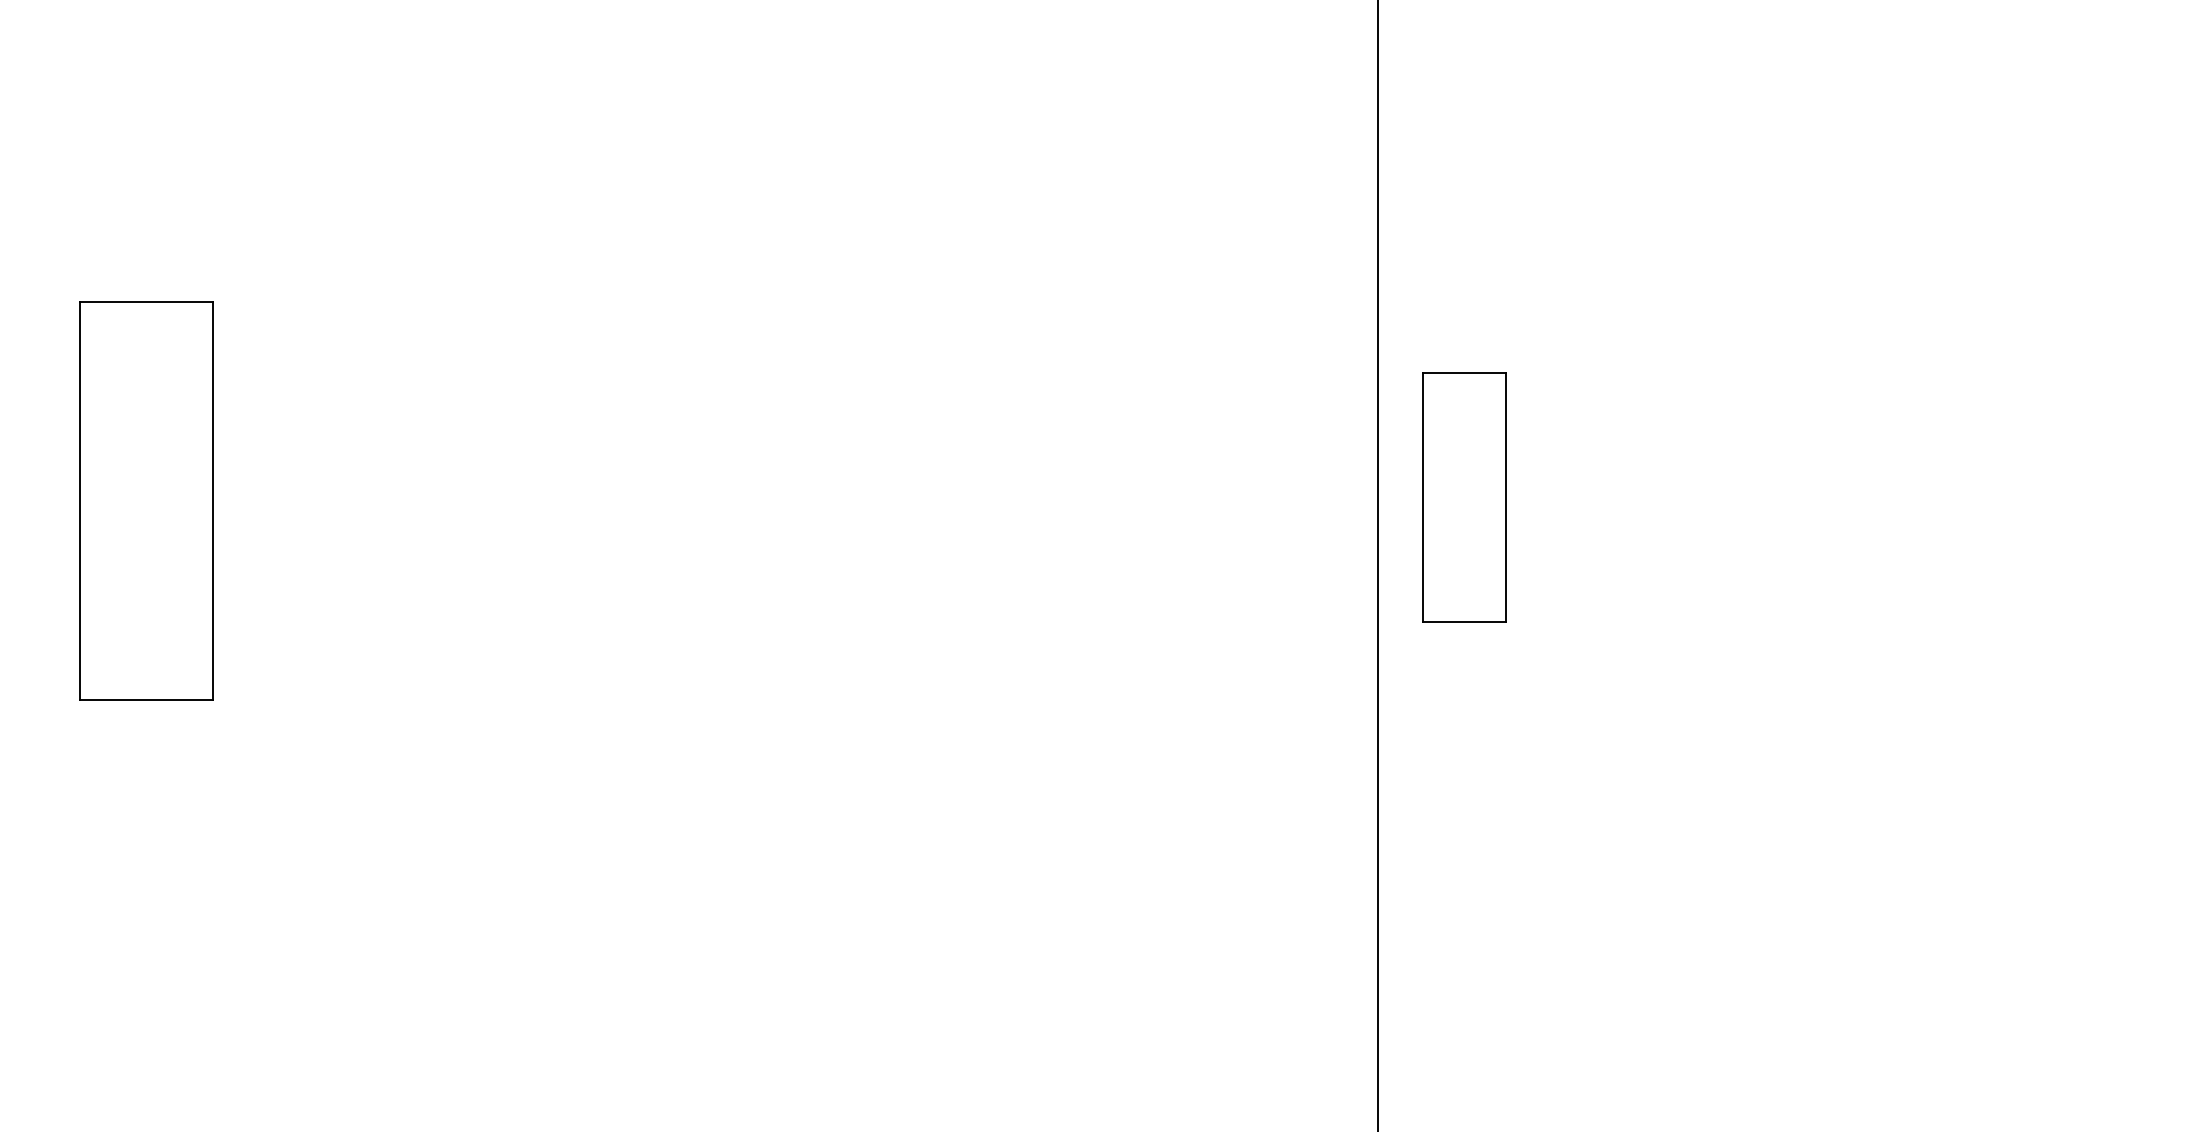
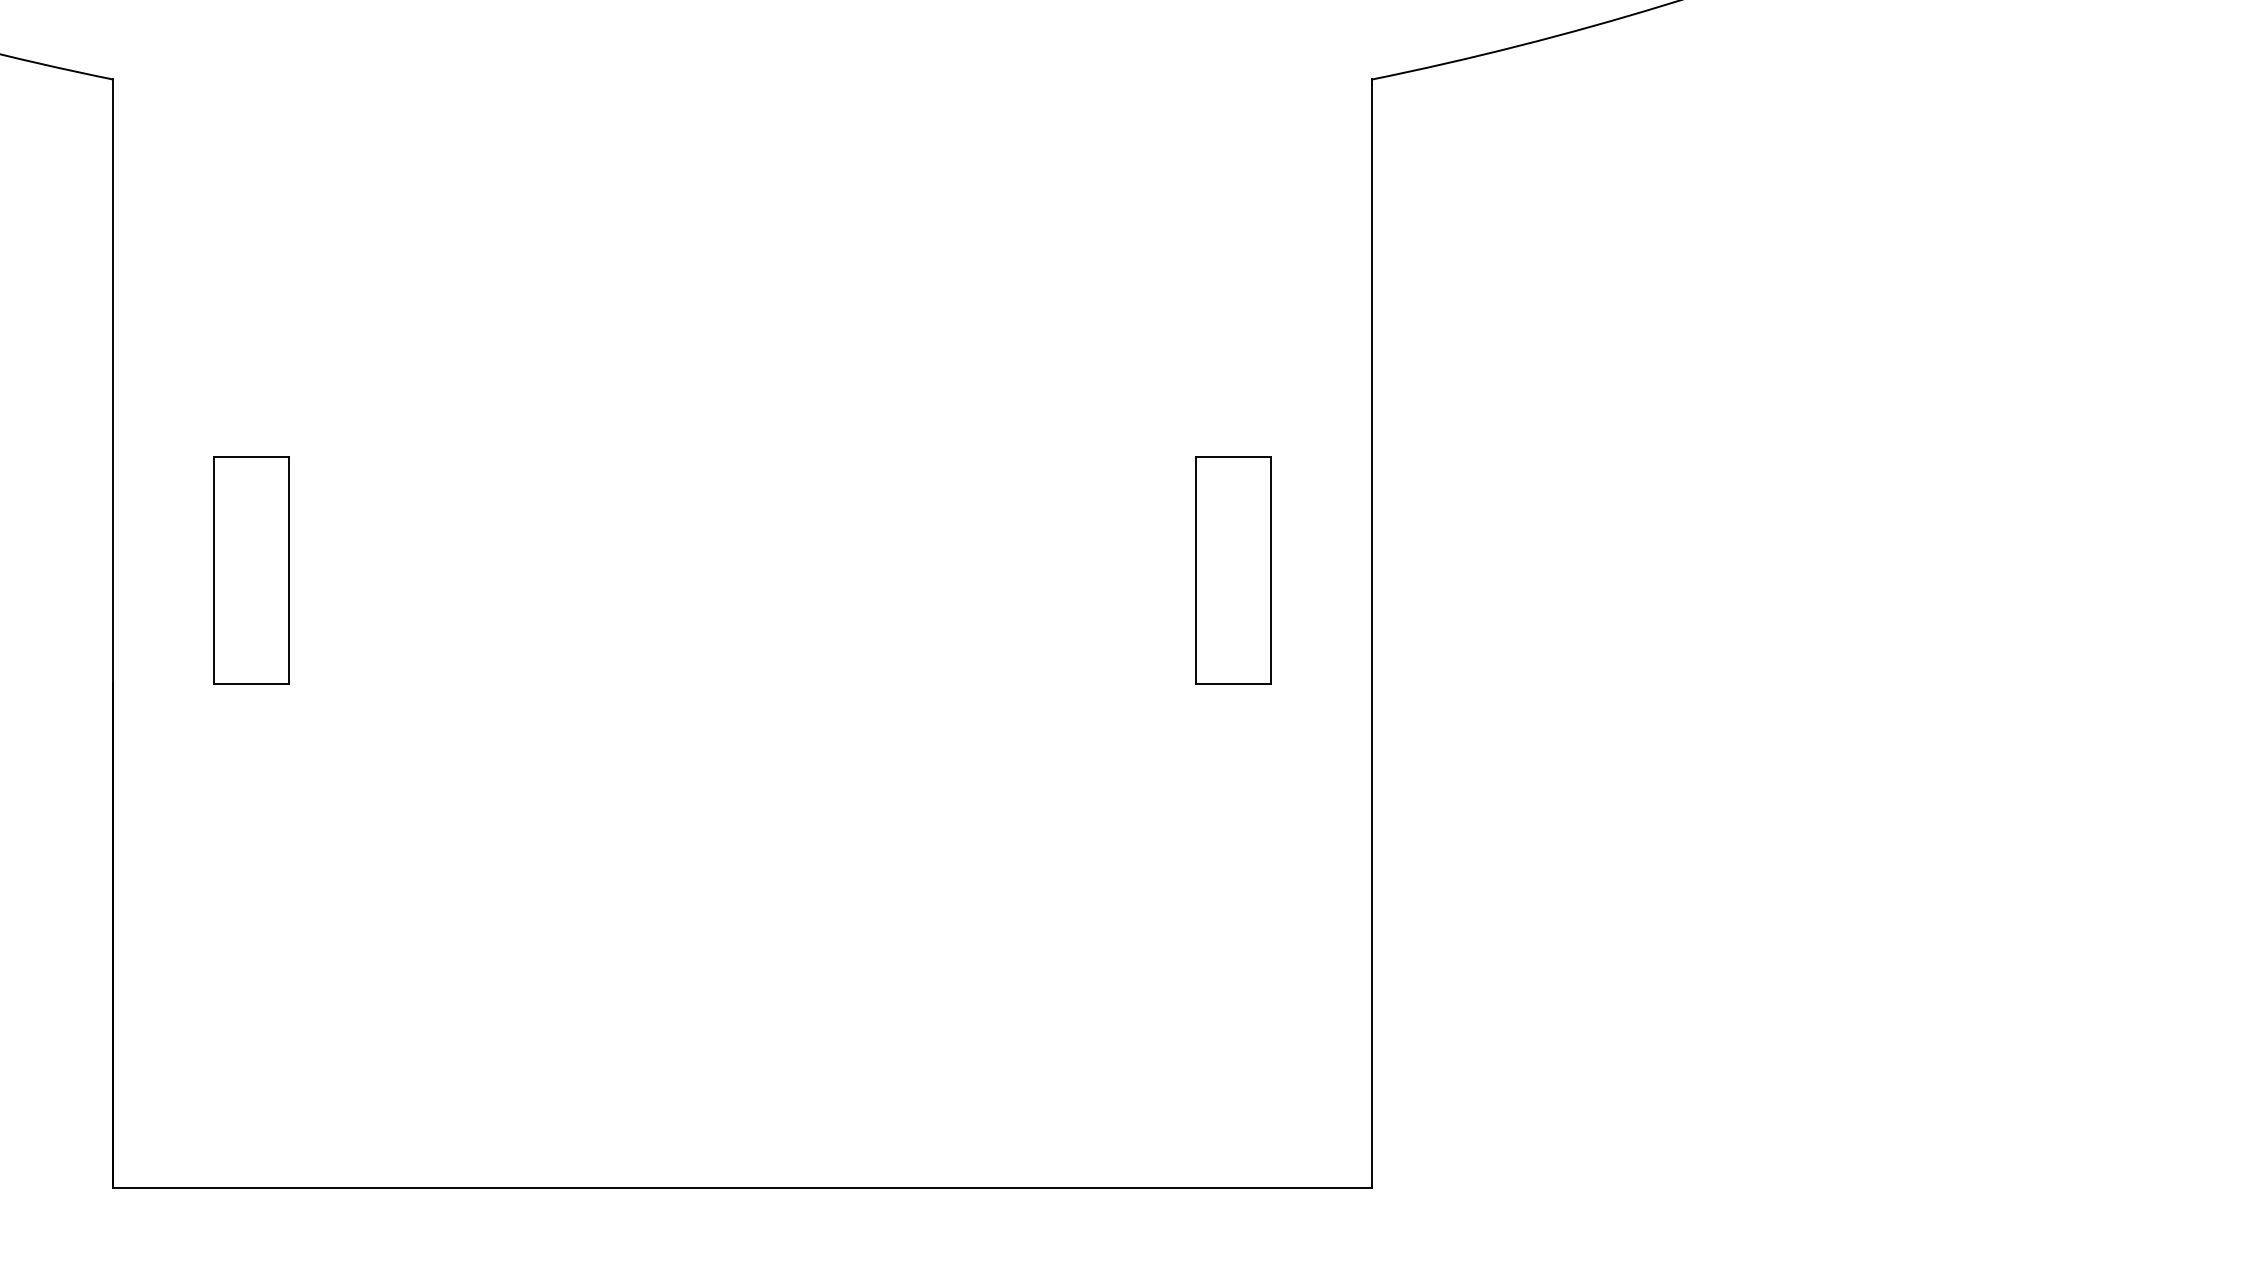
part: (1464, 497) -> (1233, 570), moved
part: (146, 501) -> (251, 570), size x0.62

